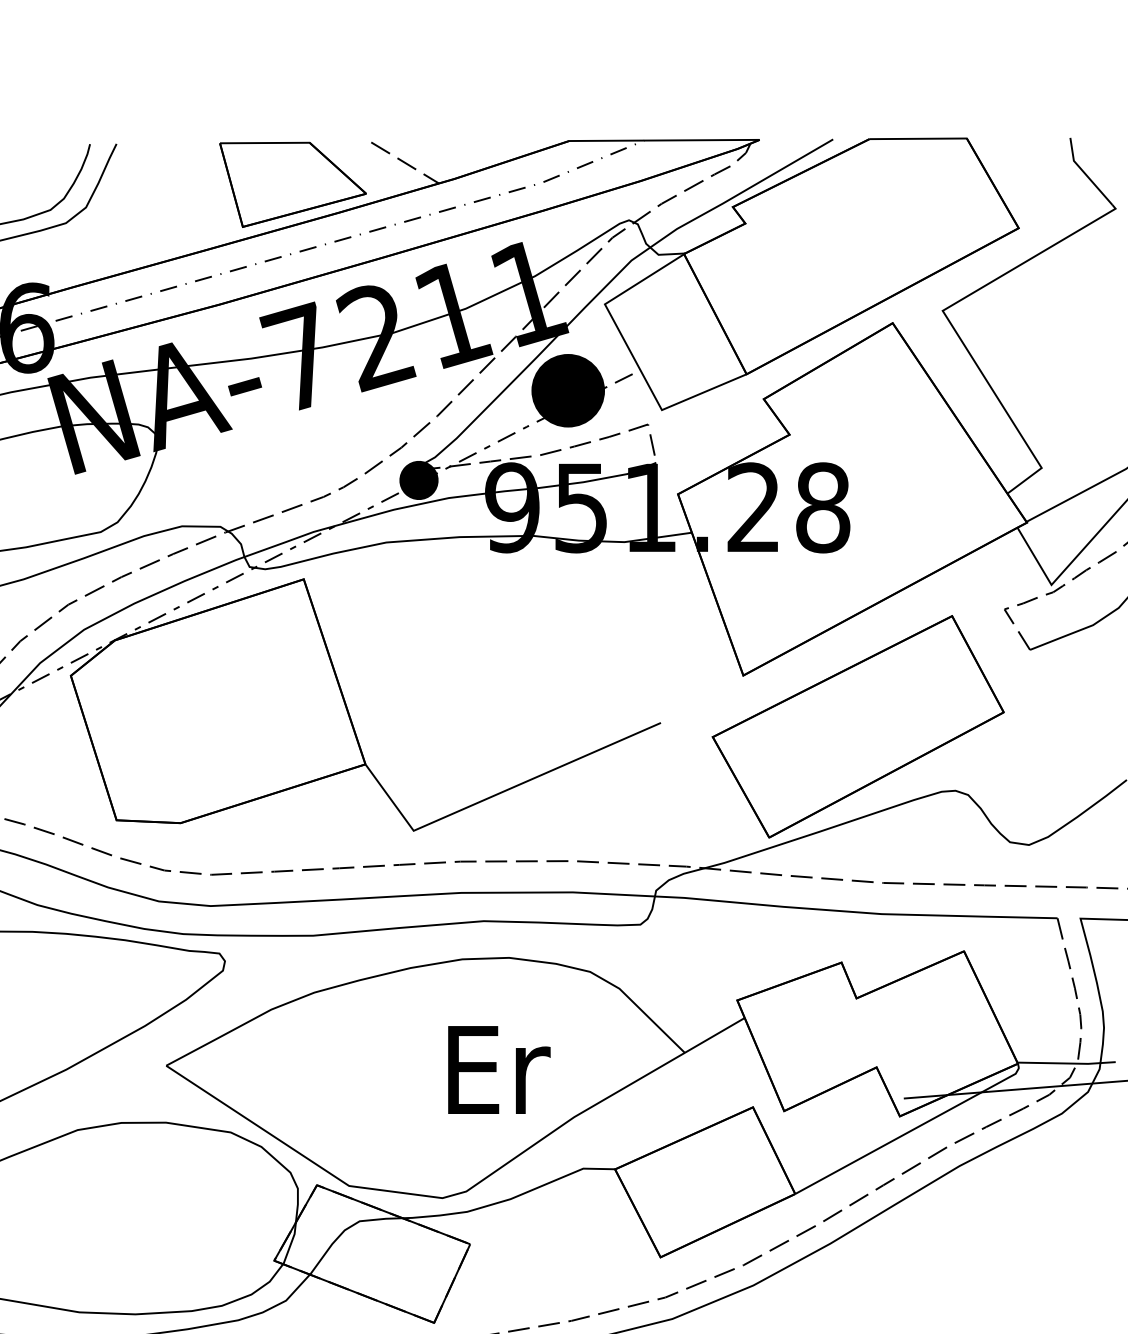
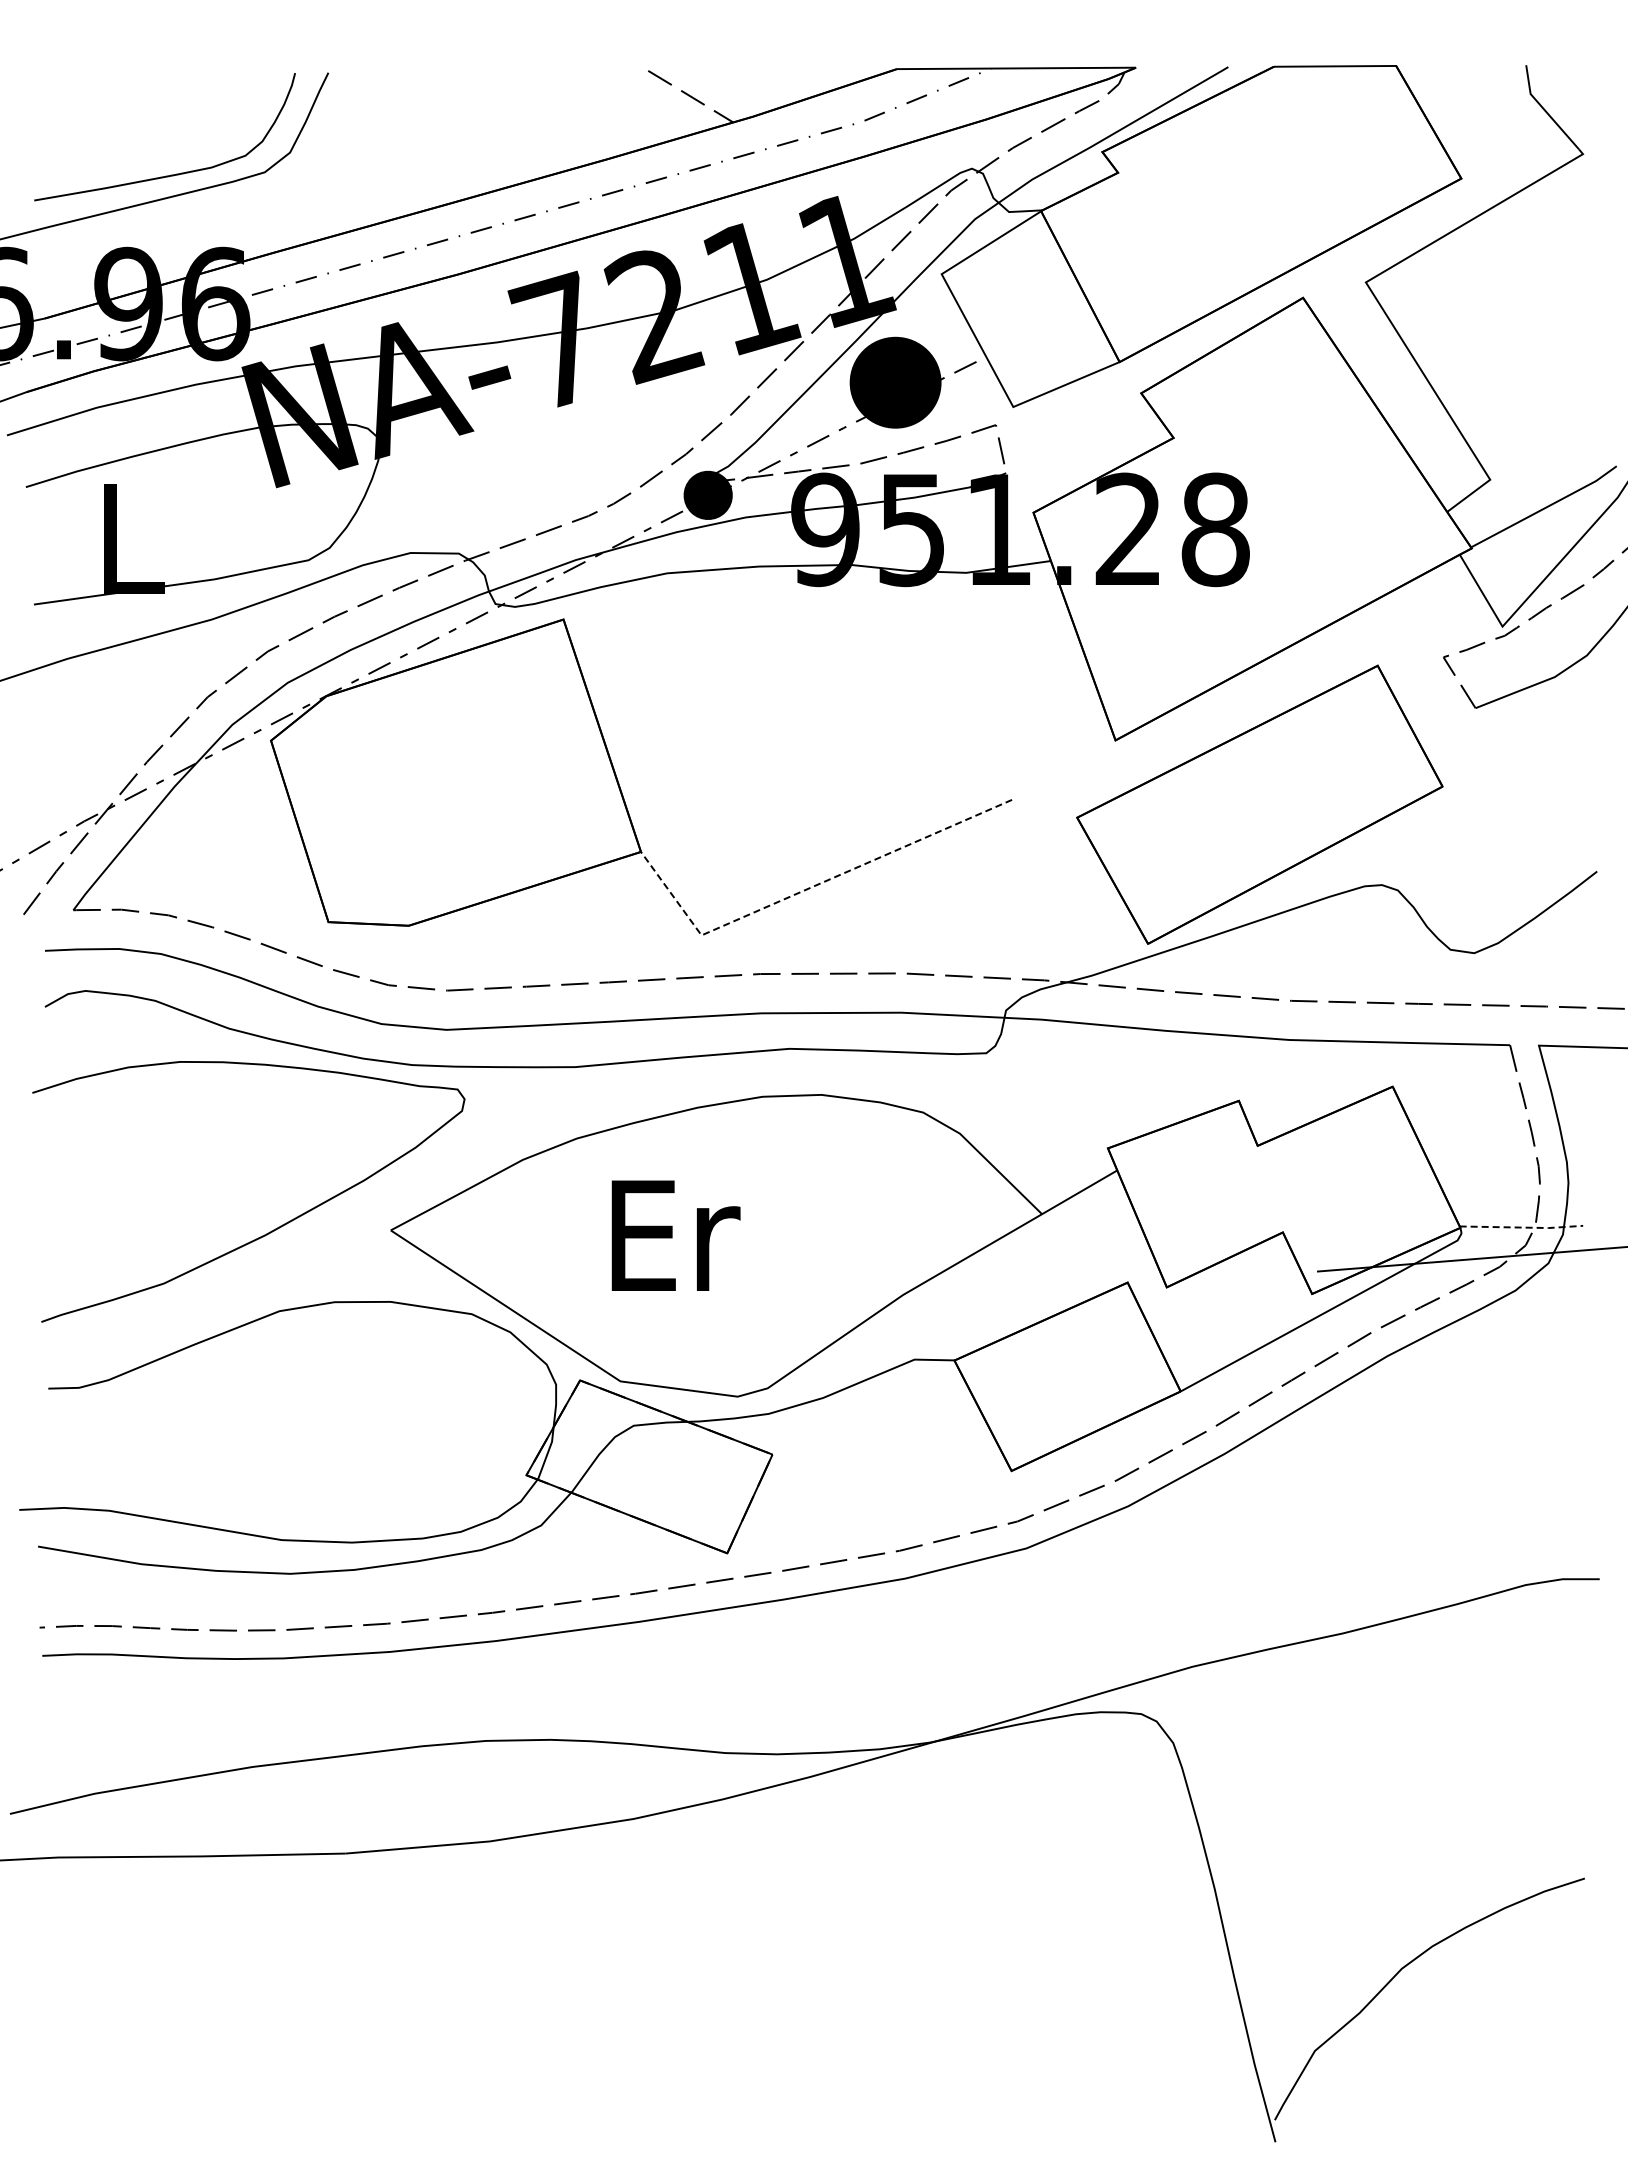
part: (292, 185) -> (549, 124), removed
line: (498, 793) -> (808, 888), solid -> dashed
line: (1067, 1063) -> (1522, 1227), solid -> dashed
text: (498, 1069) -> (675, 1235), moved

